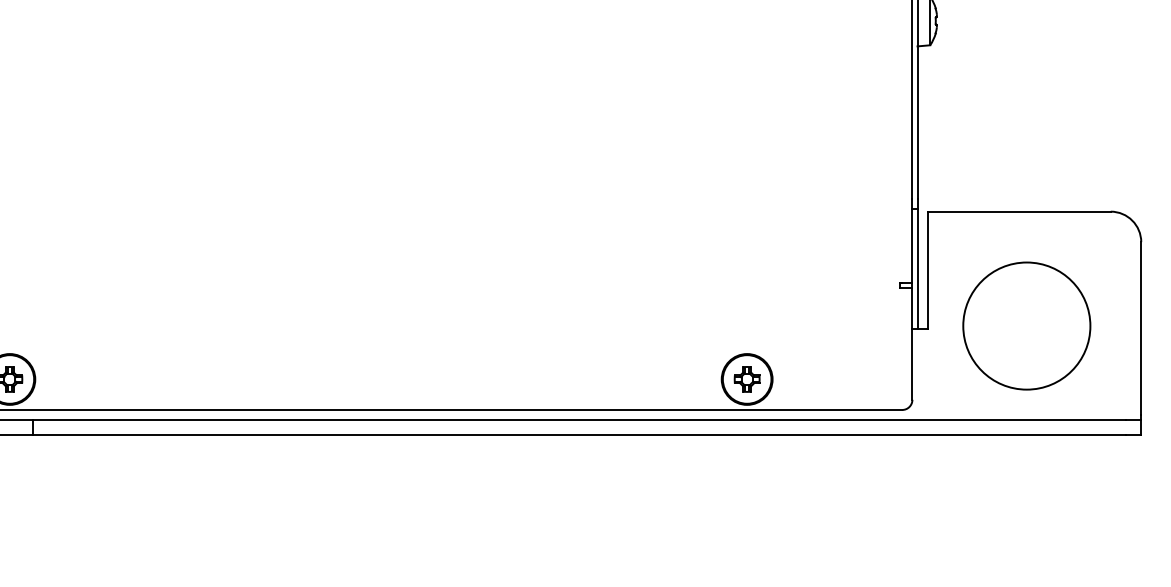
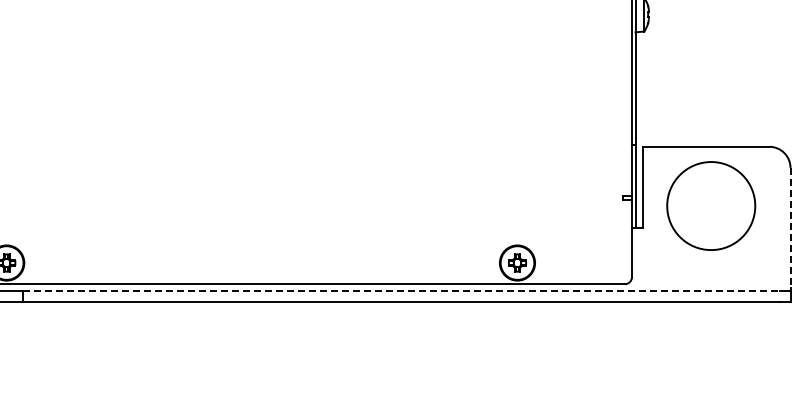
circle: (1027, 325) -> (711, 205), moved
line: (1141, 328) -> (790, 227), solid -> dashed
line: (579, 420) -> (401, 291), solid -> dashed

